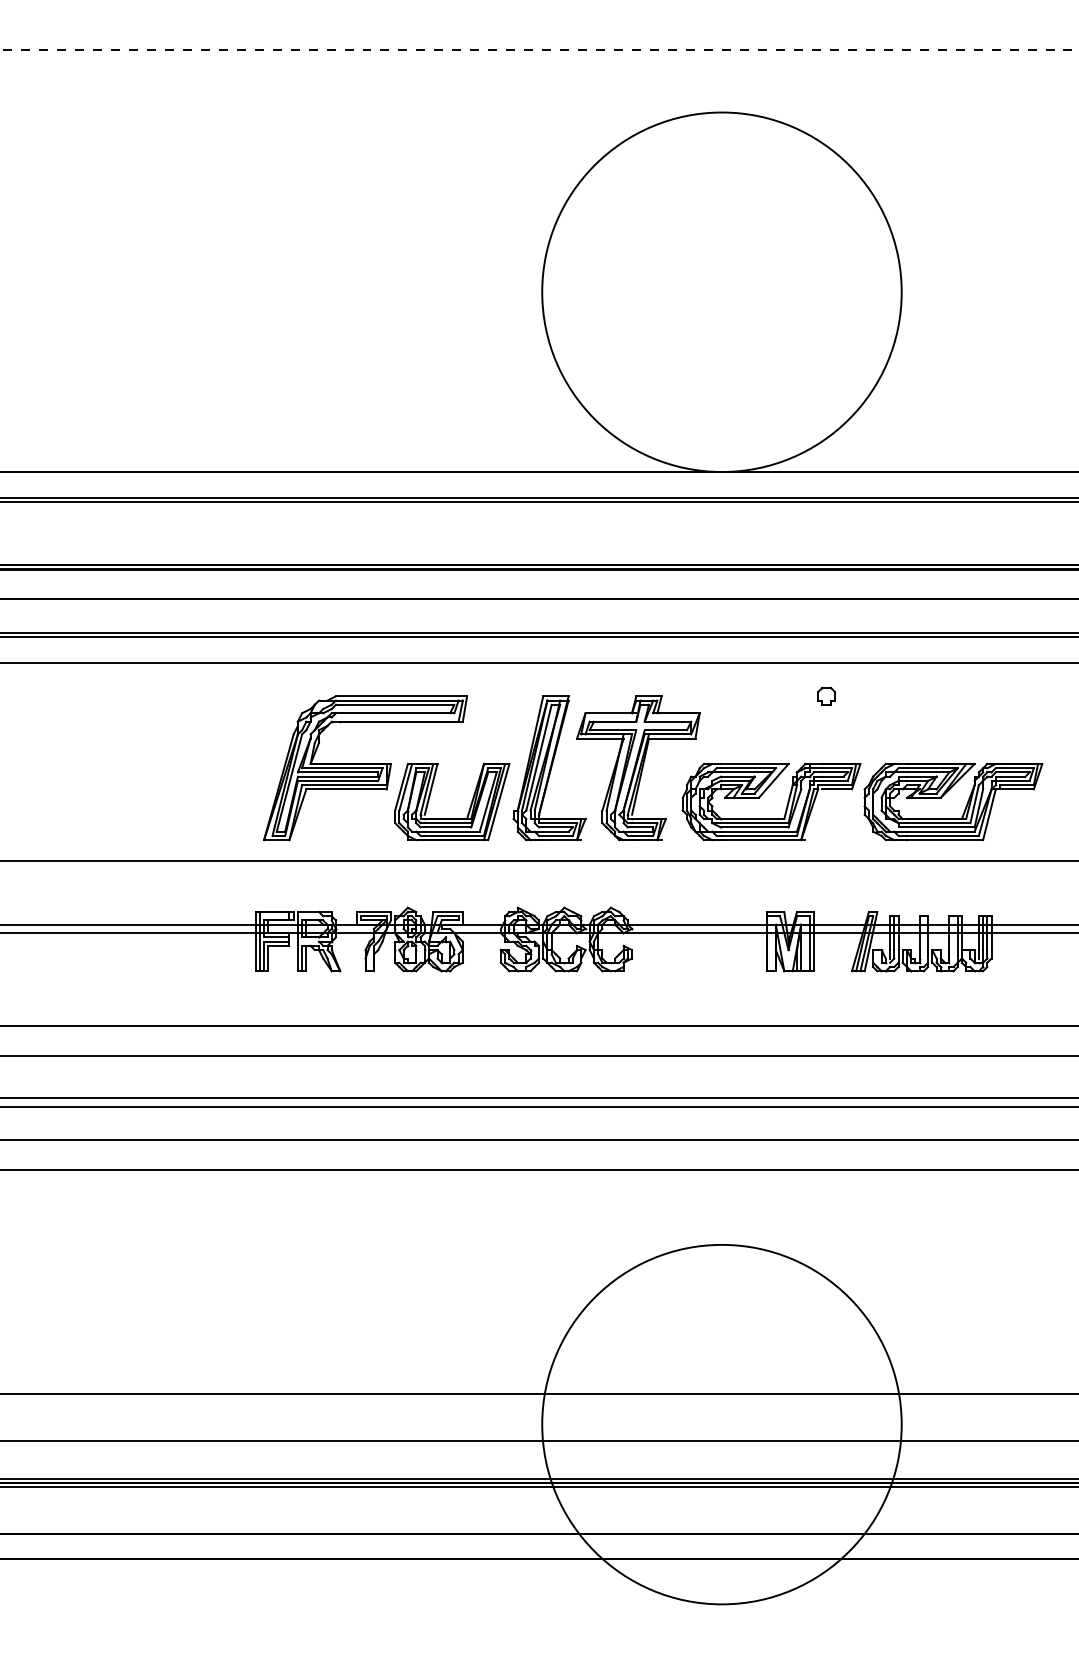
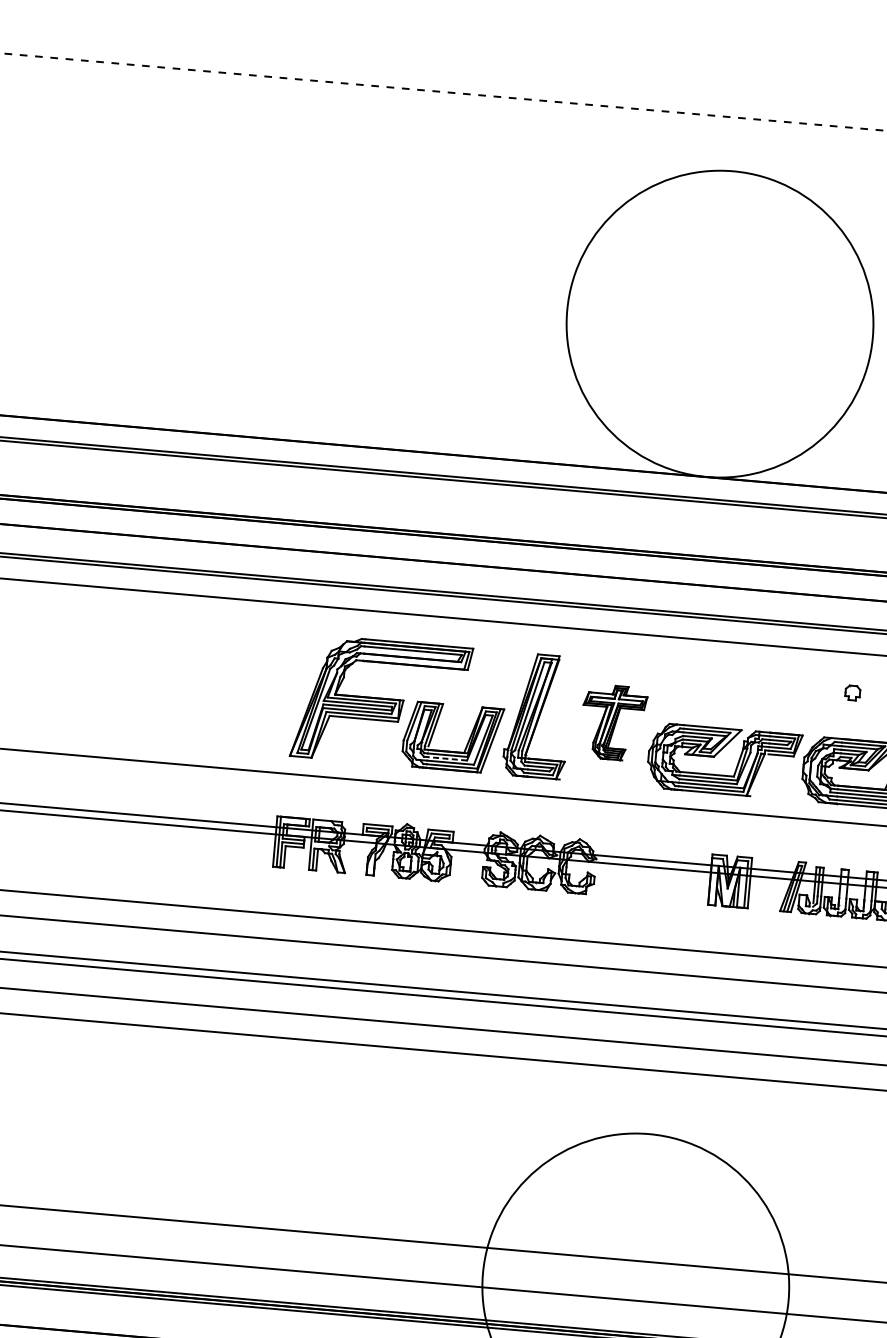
part: (826, 695) -> (852, 692), moved
part: (638, 768) -> (613, 722), size x0.6
line: (447, 827) -> (446, 758), solid -> dashed

